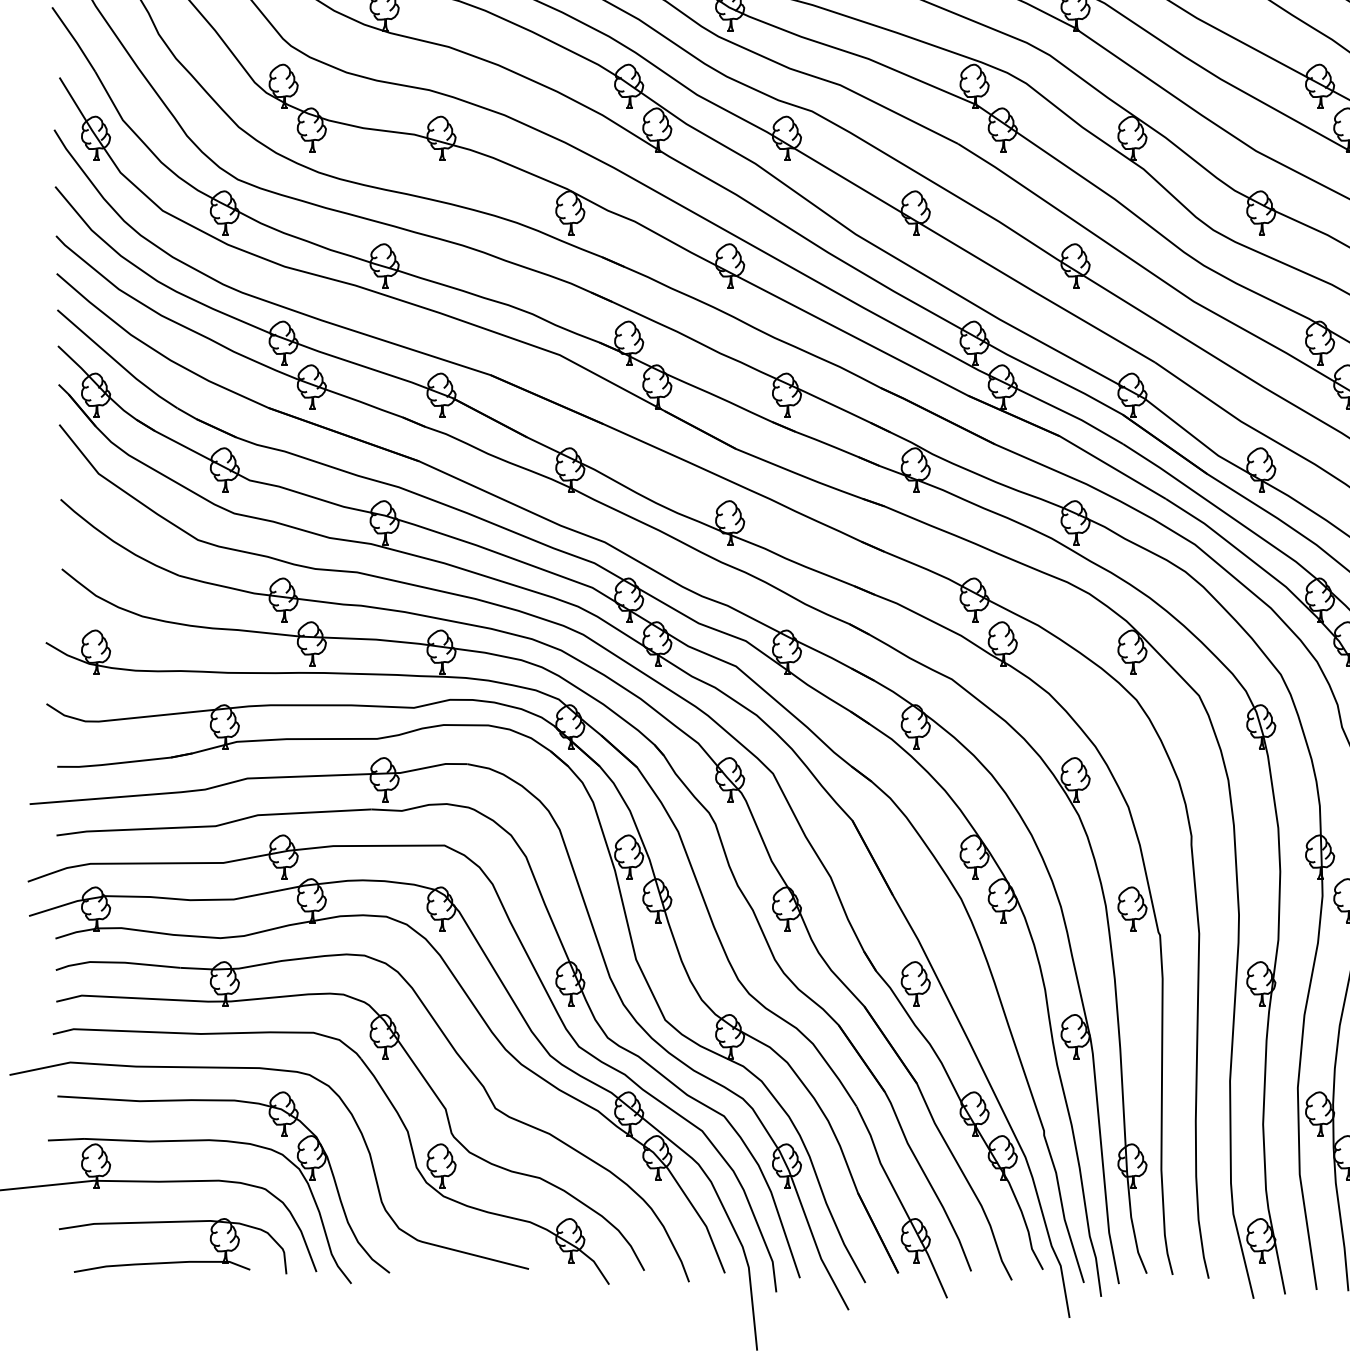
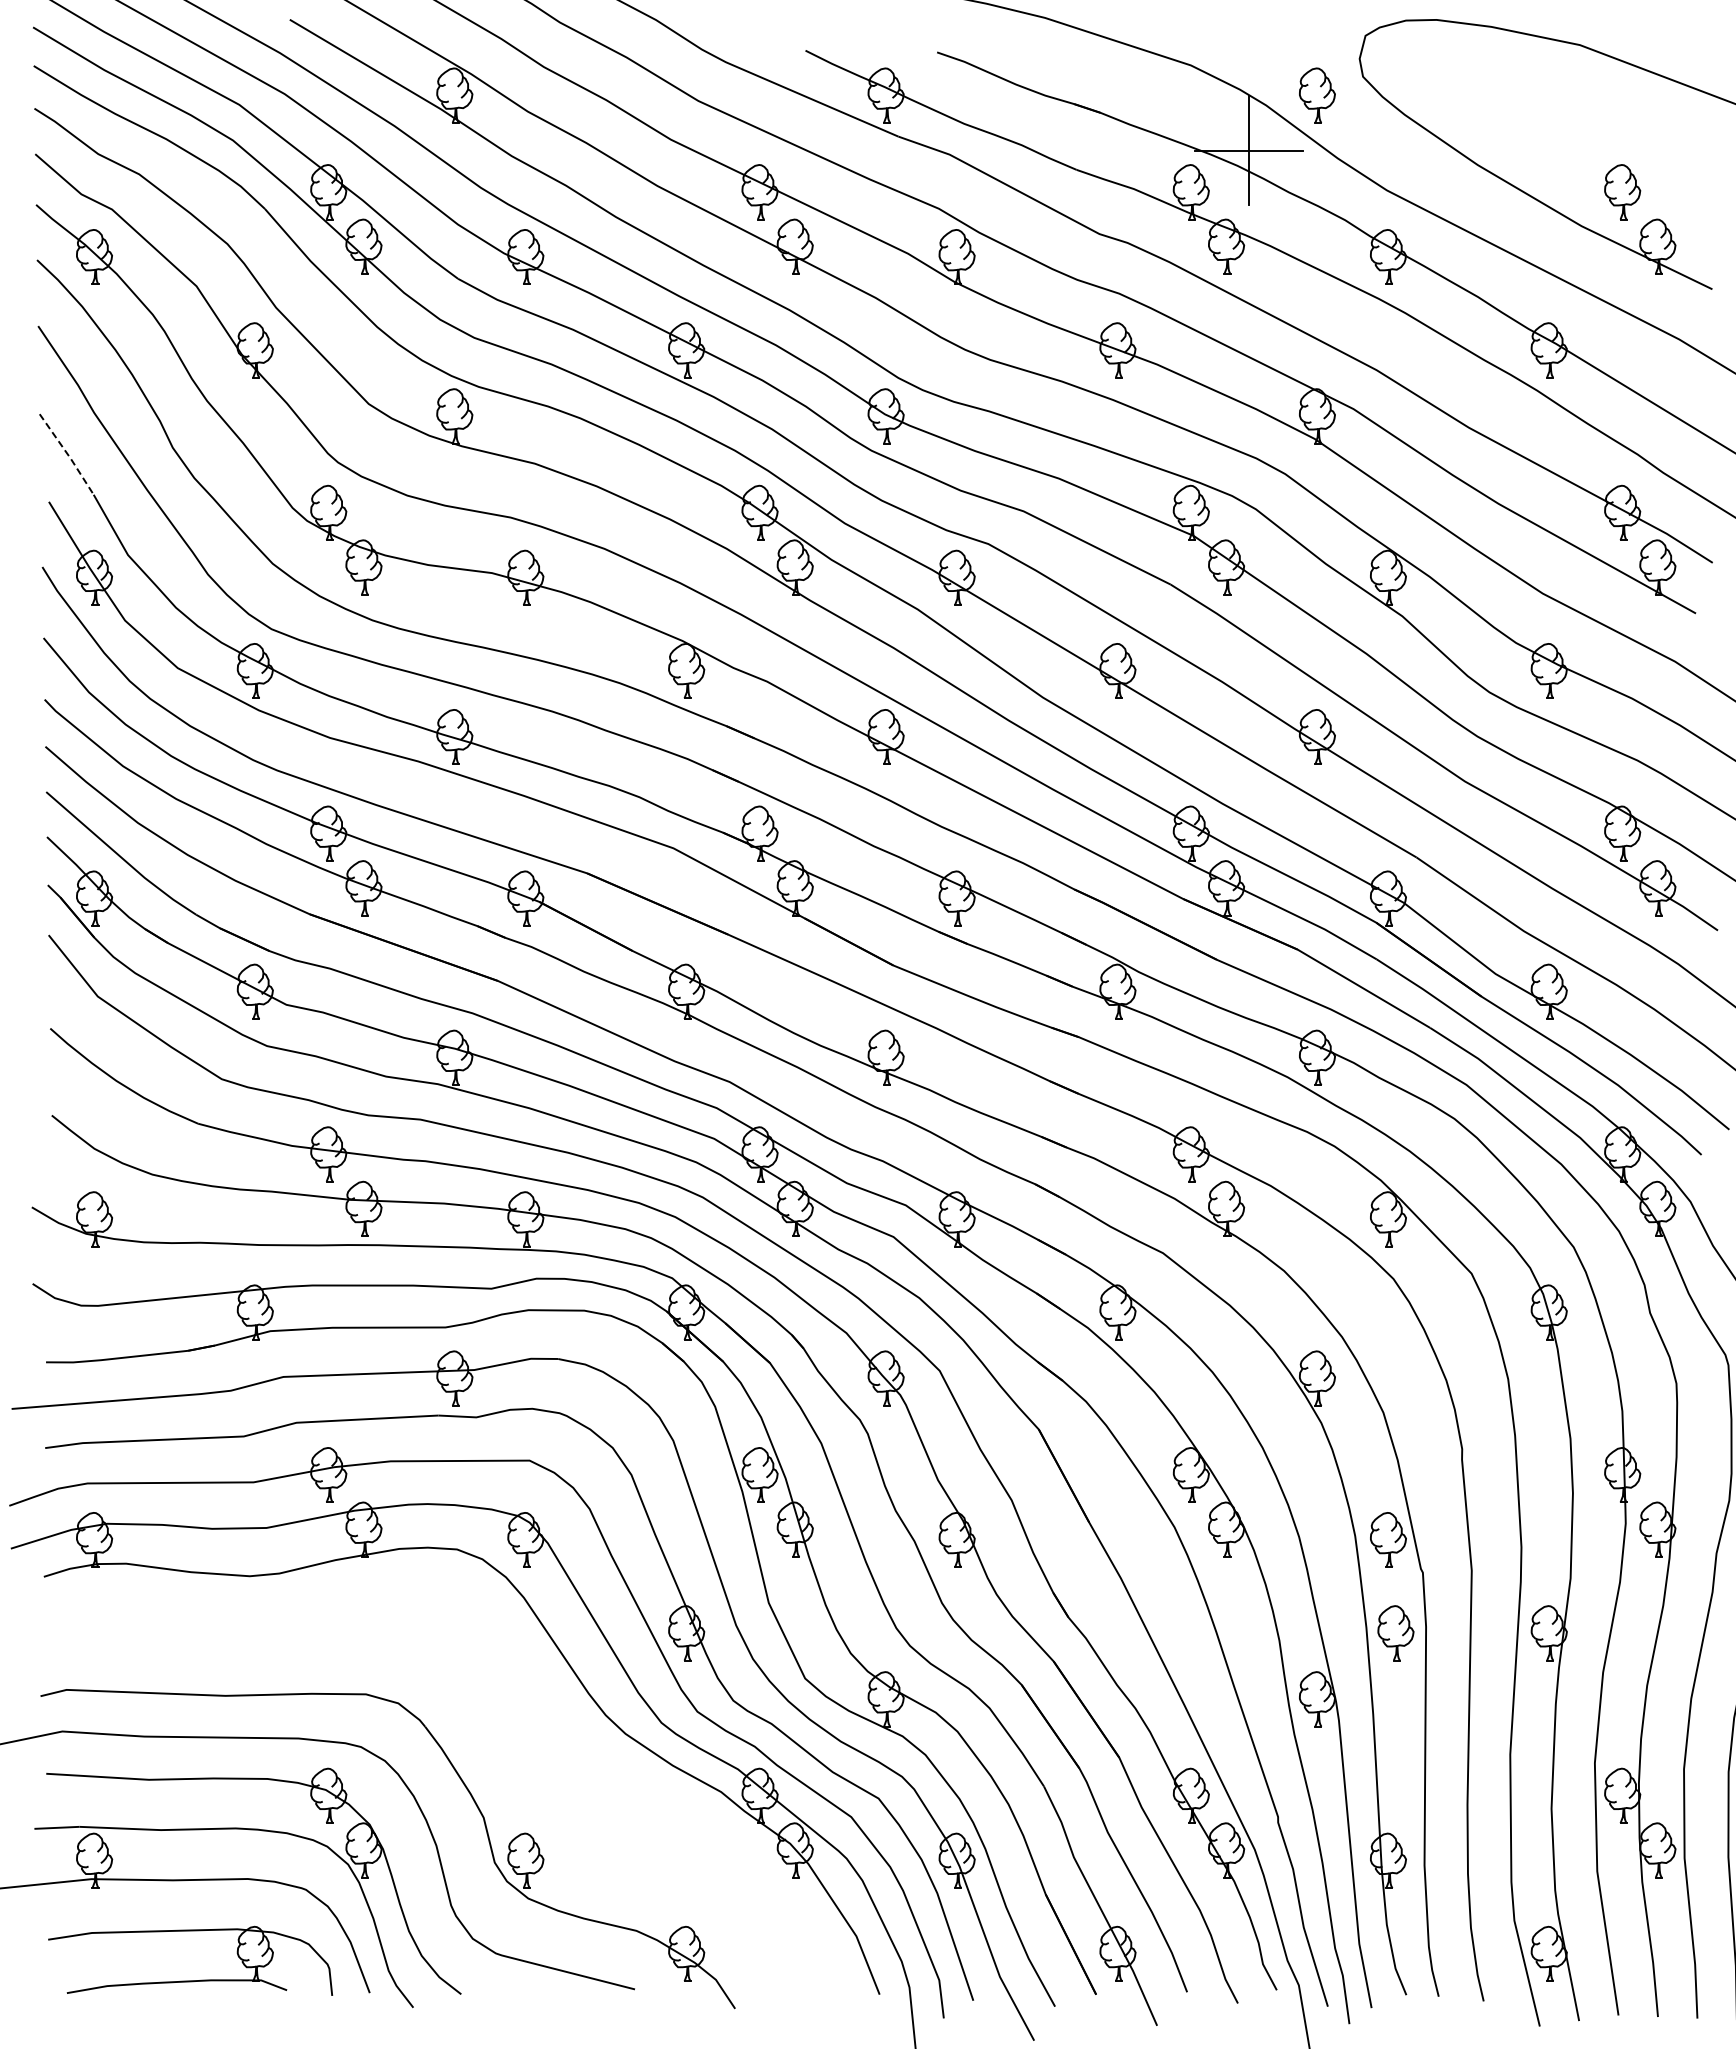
line: (75, 39) -> (68, 454), solid -> dashed
part: (915, 984) -> (1395, 1633), moved
part: (382, 1059) -> (452, 1727), removed

